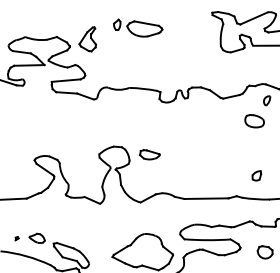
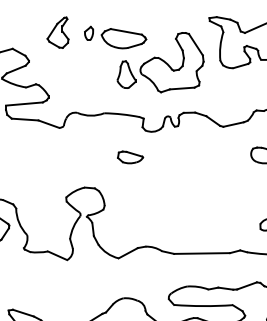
part: (87, 39) -> (57, 32), moved
part: (173, 47) -> (160, 62), added
part: (149, 154) -> (129, 157), moved

